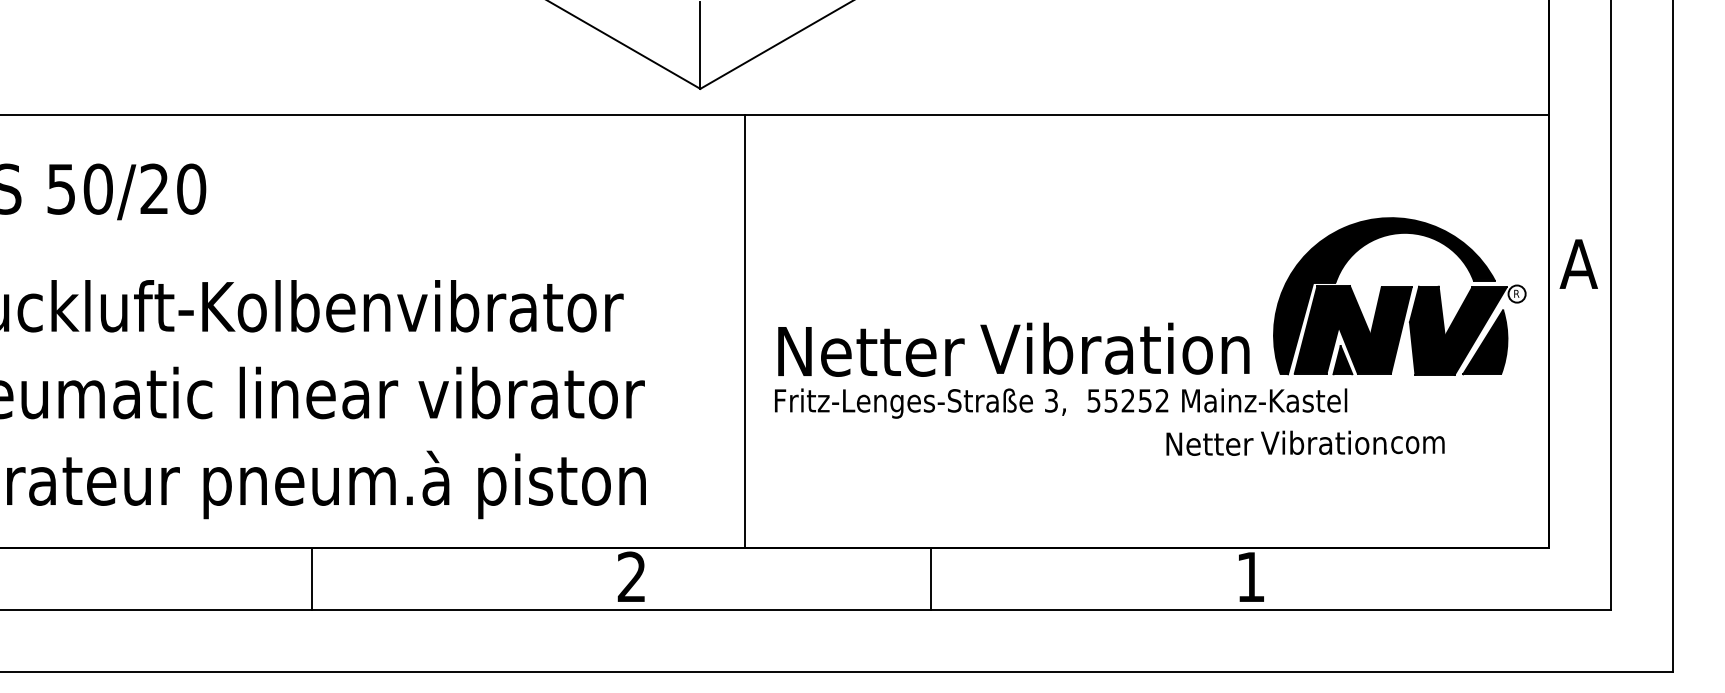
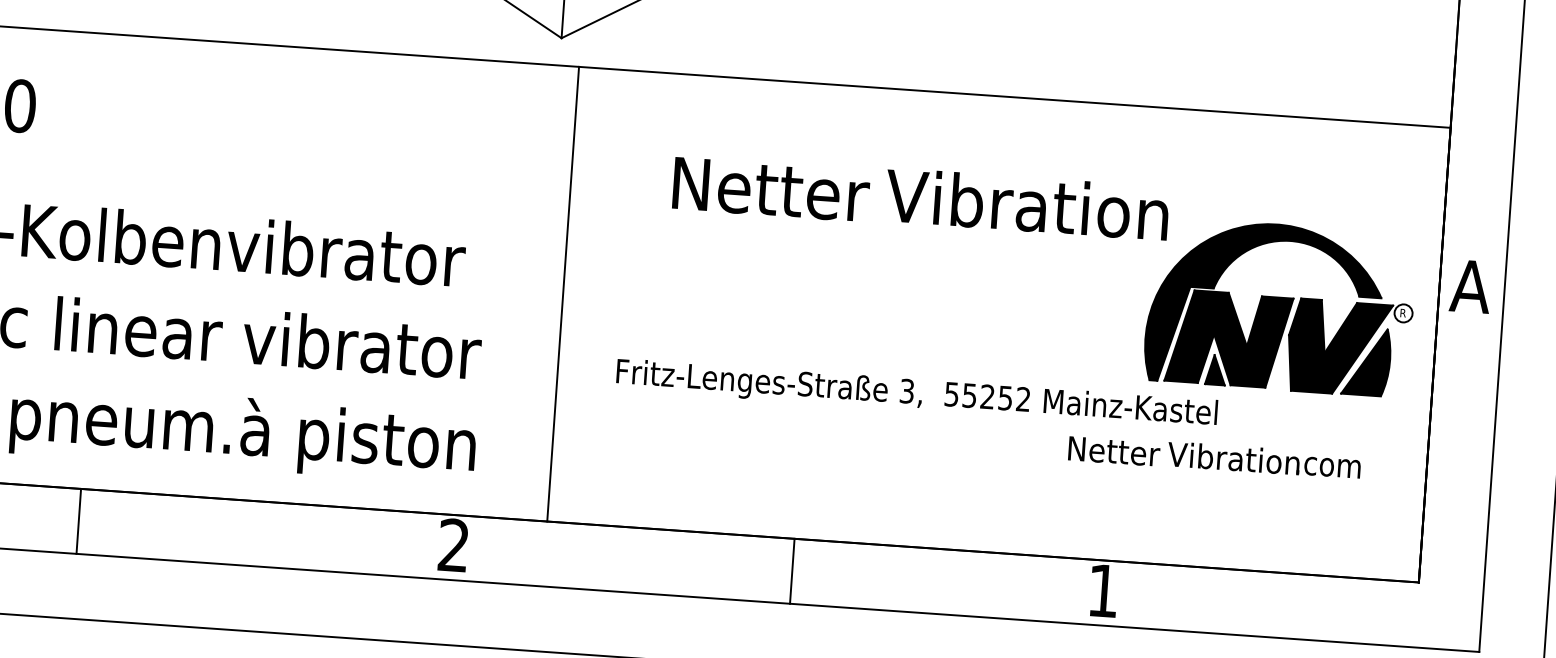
line: (744, 331) -> (562, 294), moved
text: (1013, 349) -> (920, 197), moved
text: (1305, 442) -> (1214, 456), moved
line: (311, 579) -> (78, 521), moved
line: (930, 579) -> (792, 571), moved

